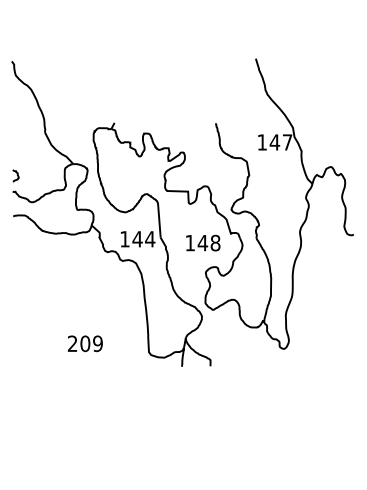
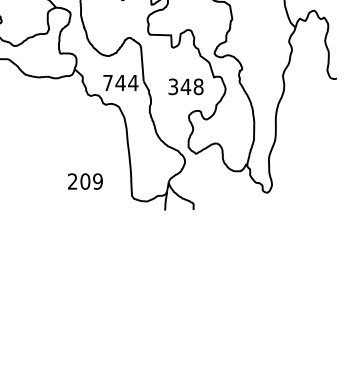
text: (124, 239) -> (107, 83), 144 -> 744
text: (189, 242) -> (172, 86), 148 -> 348
text: (85, 343) -> (85, 181), moved

